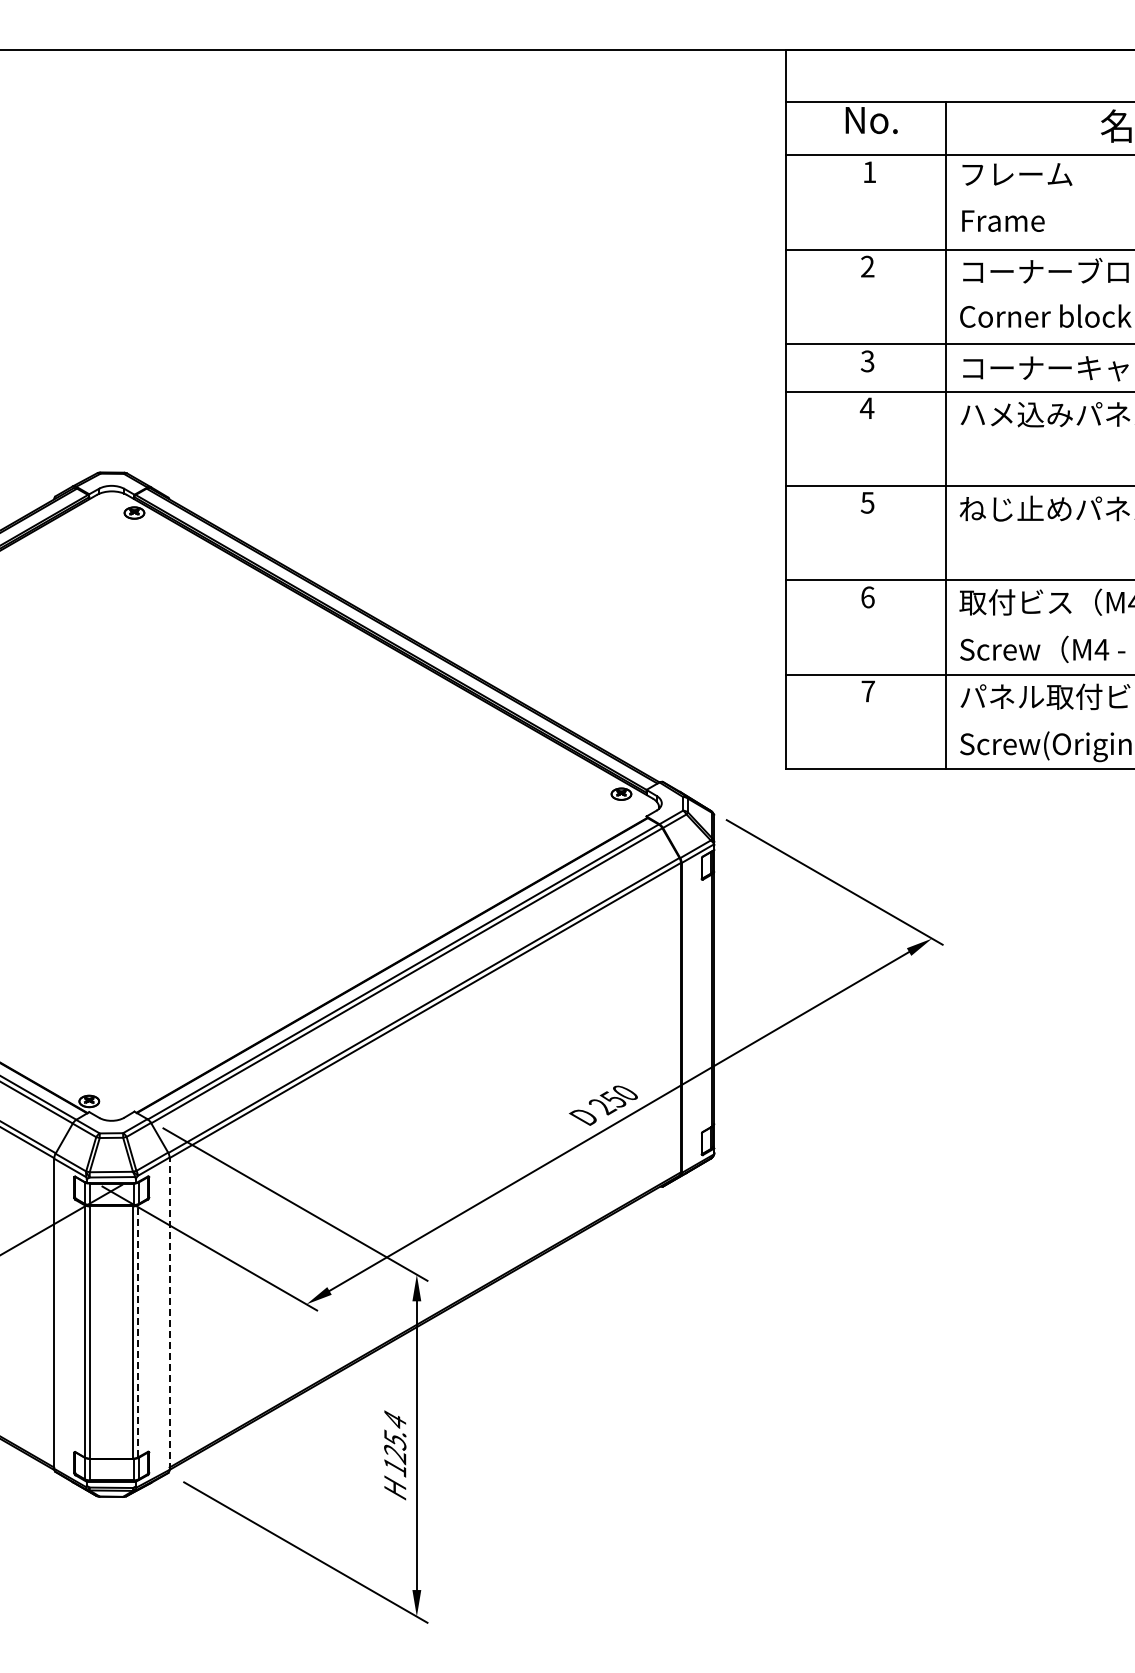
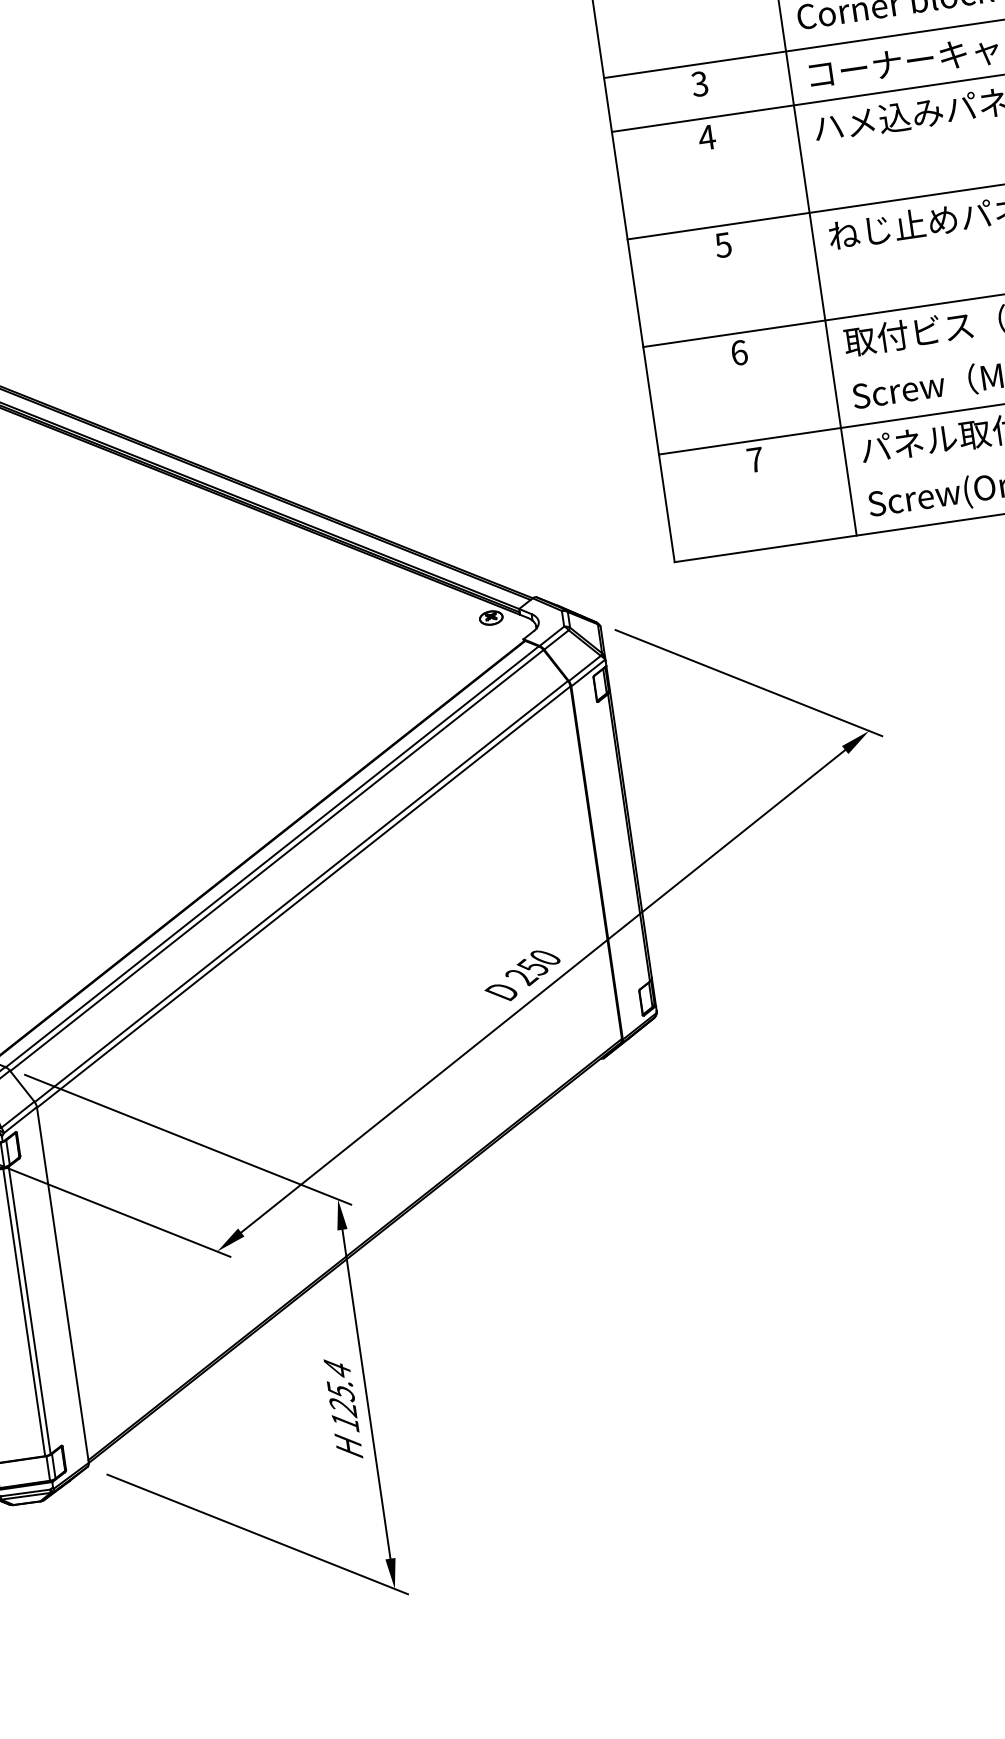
line: (169, 1313) -> (62, 1284), dashed -> solid
line: (137, 1330) -> (29, 1309), dashed -> solid

